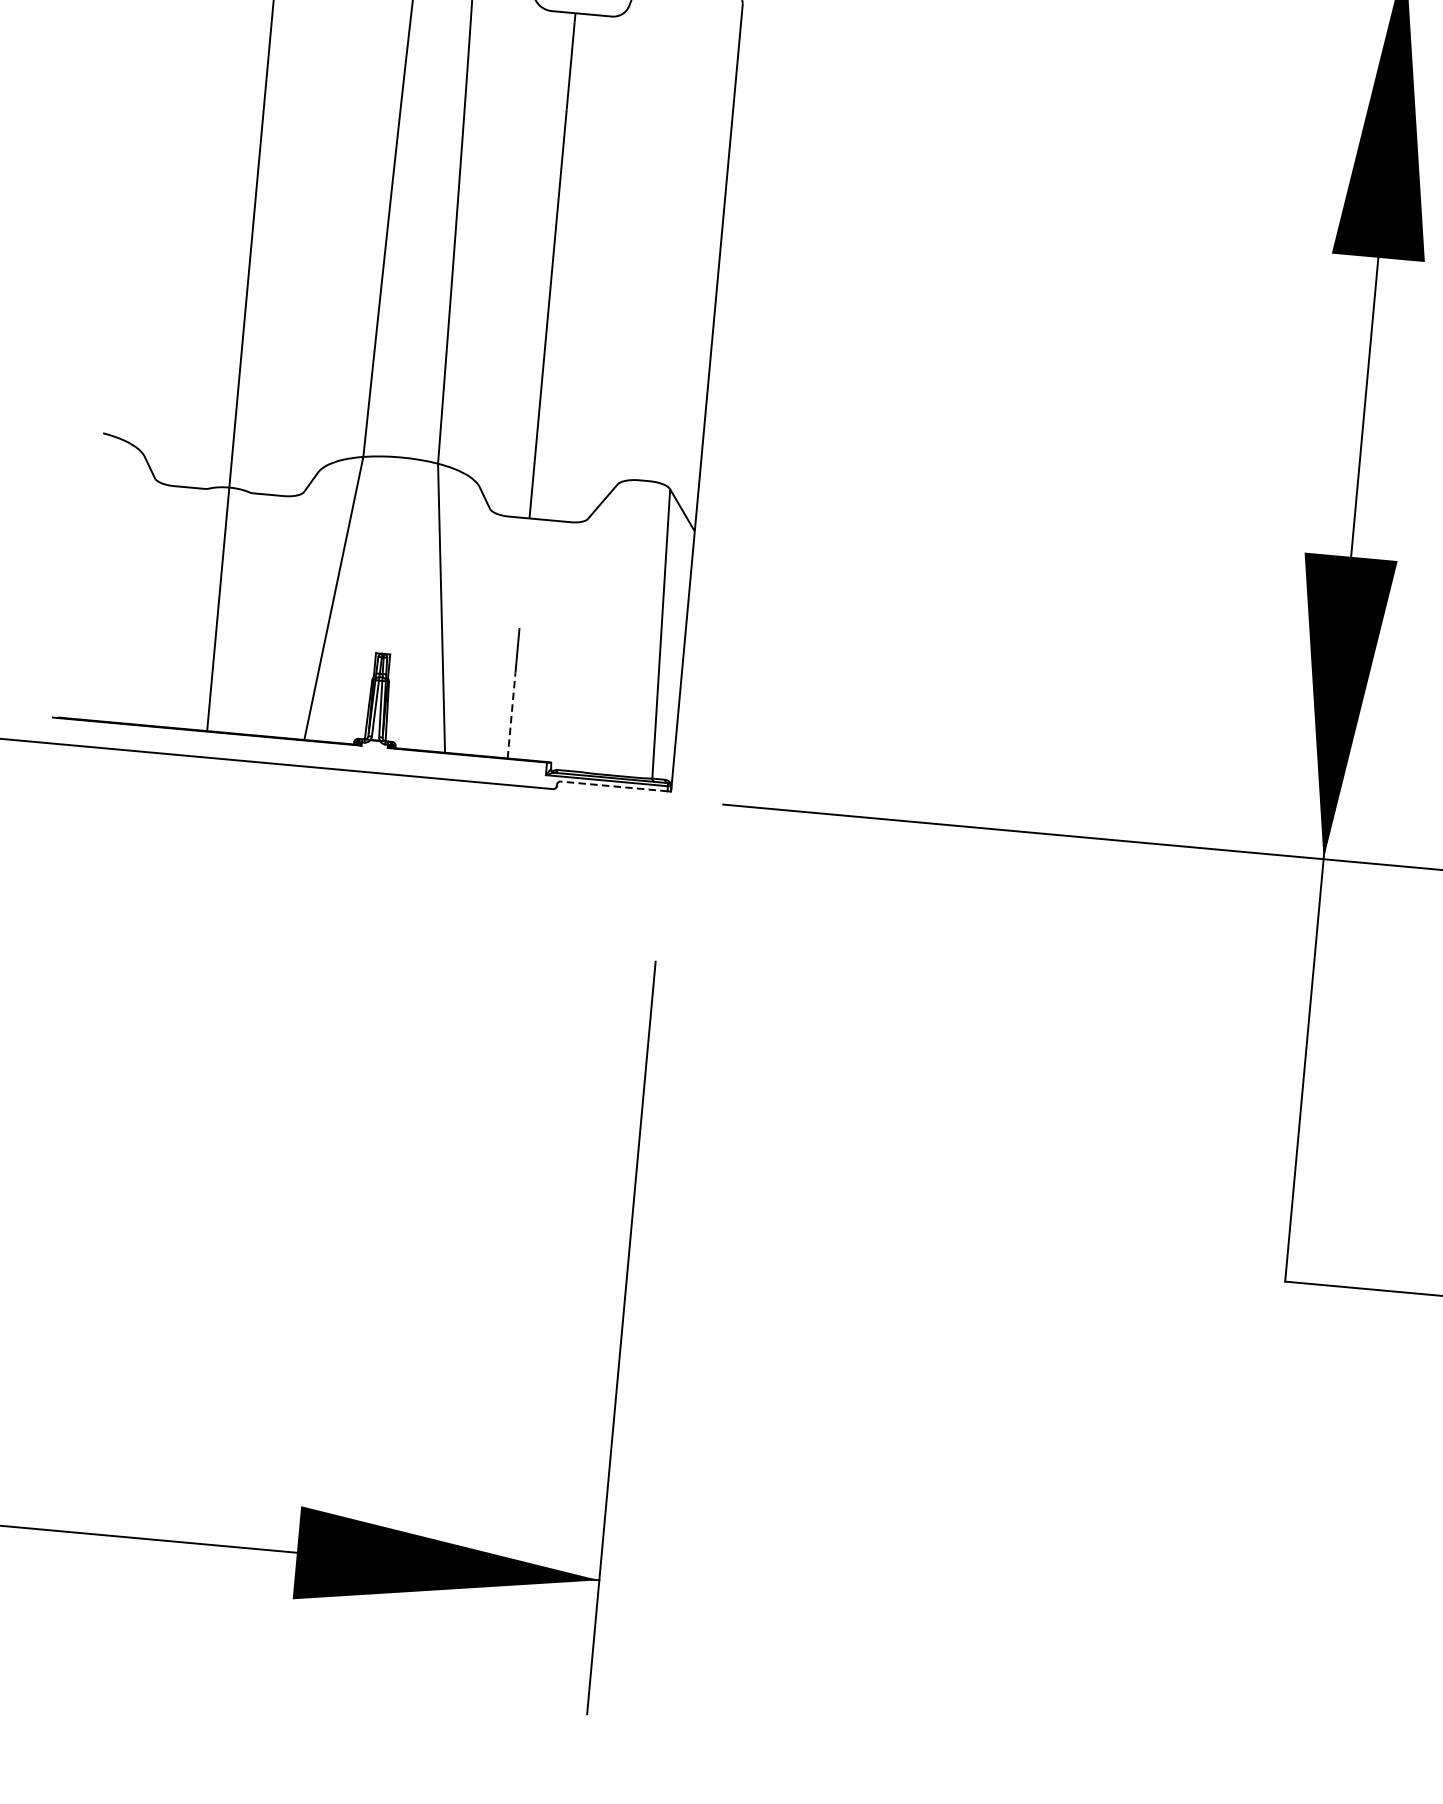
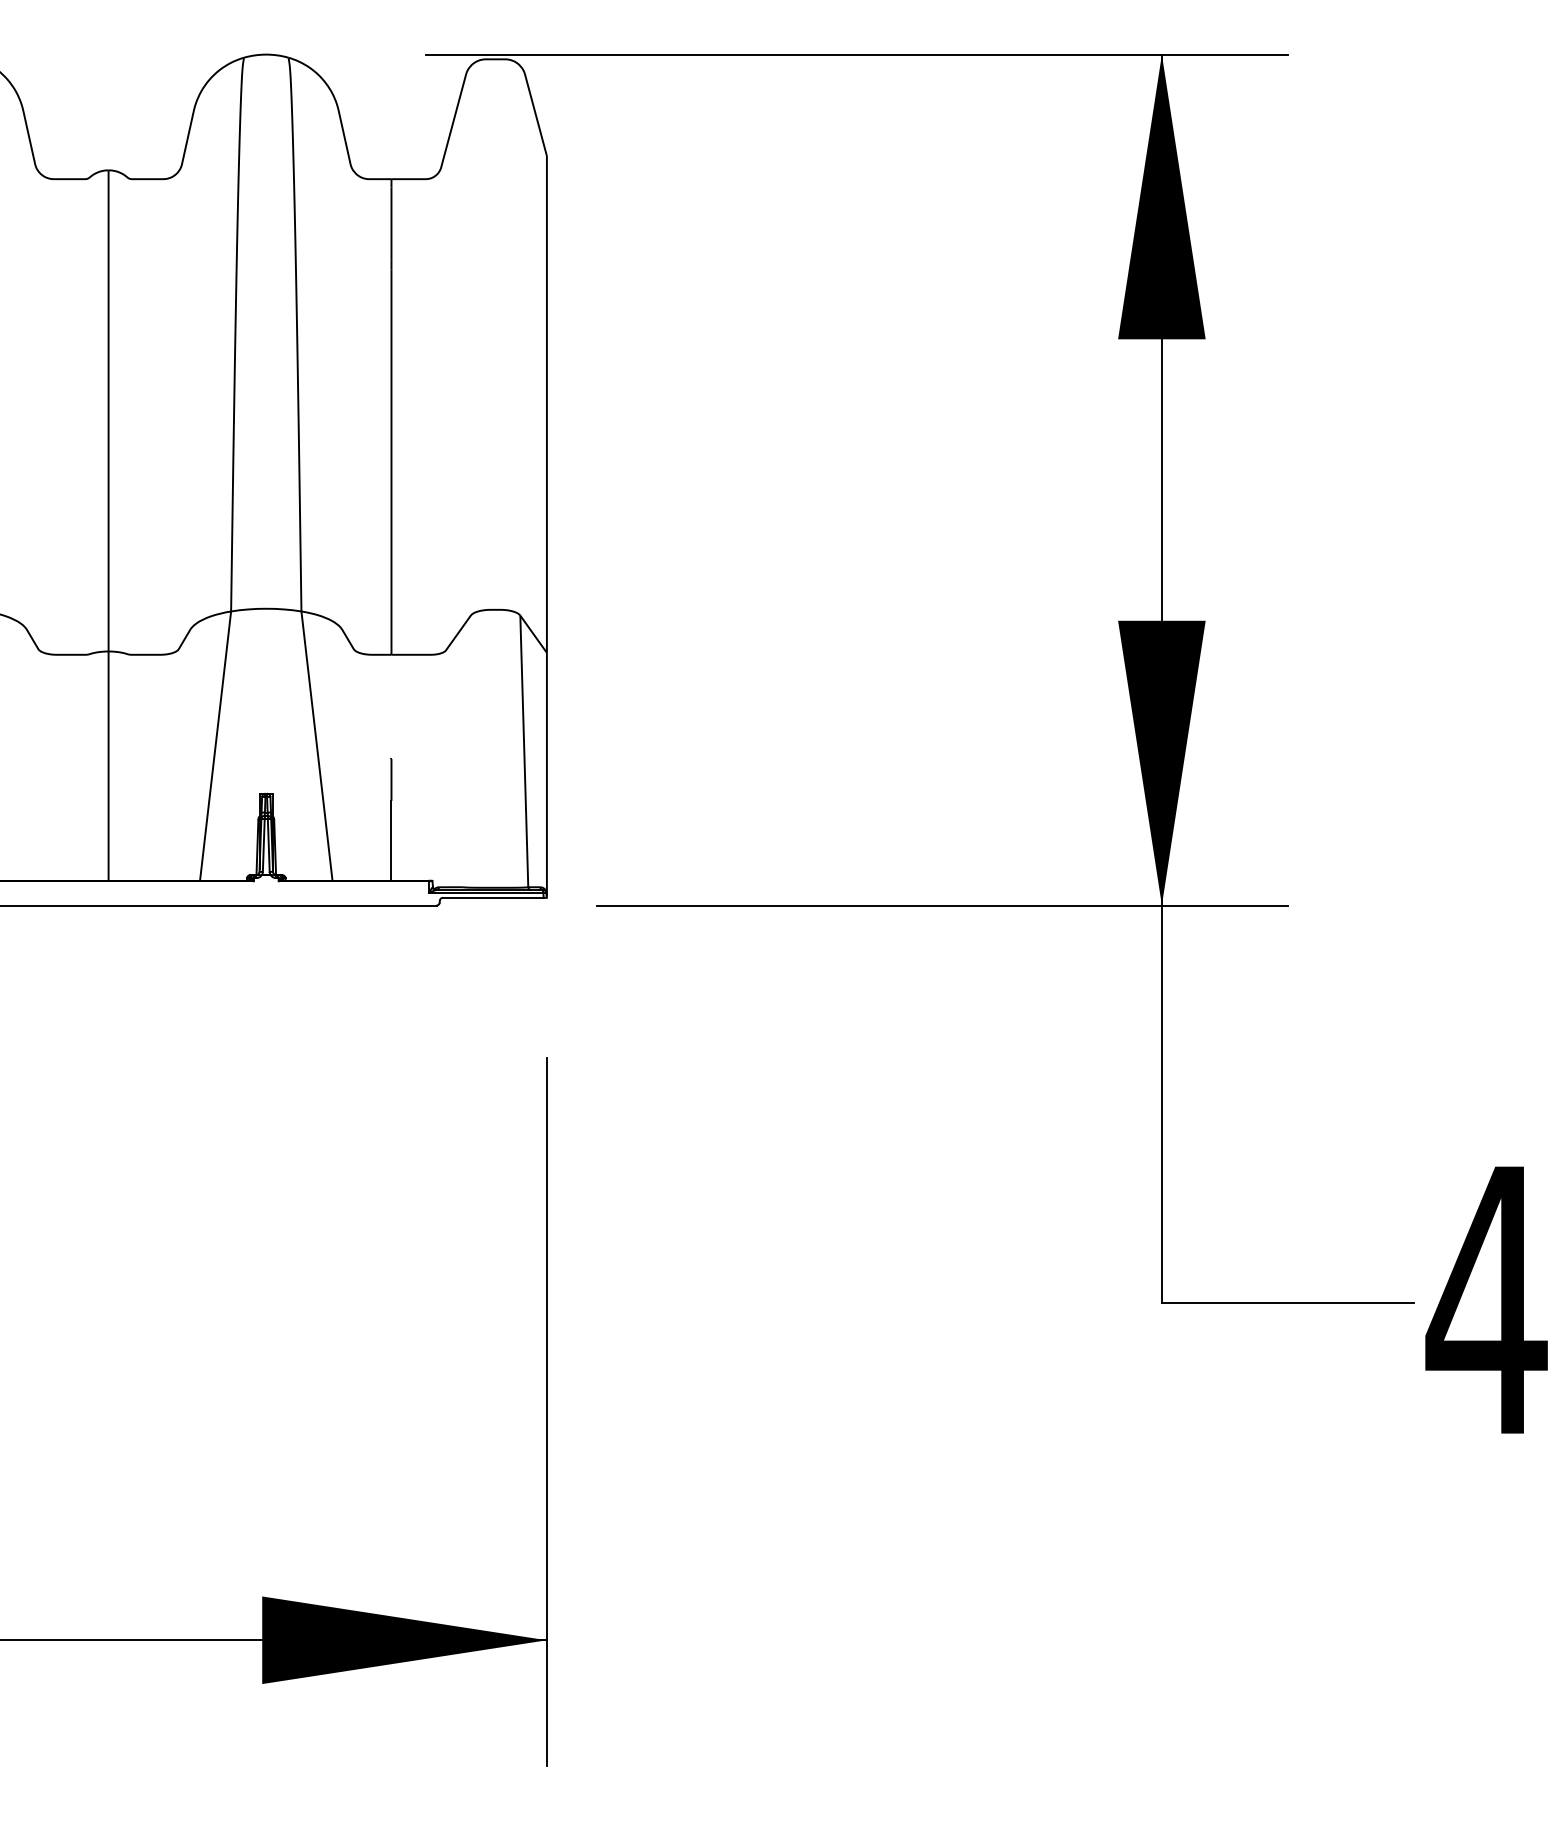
line: (511, 715) -> (391, 840), dashed -> solid
line: (613, 786) -> (492, 897), dashed -> solid

